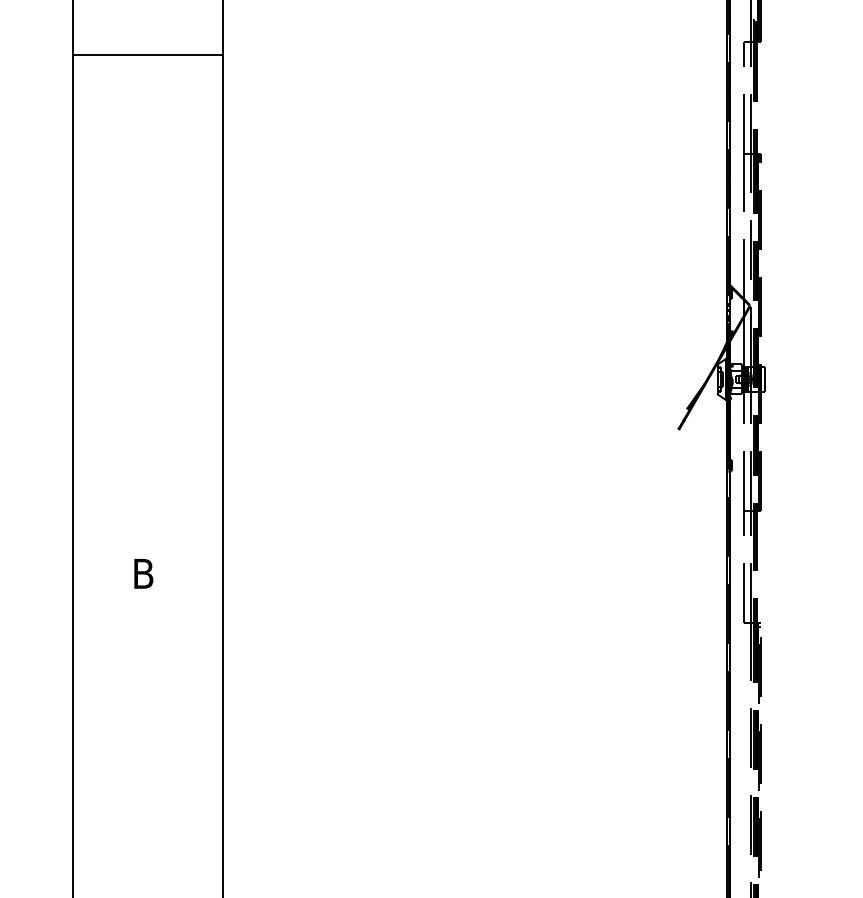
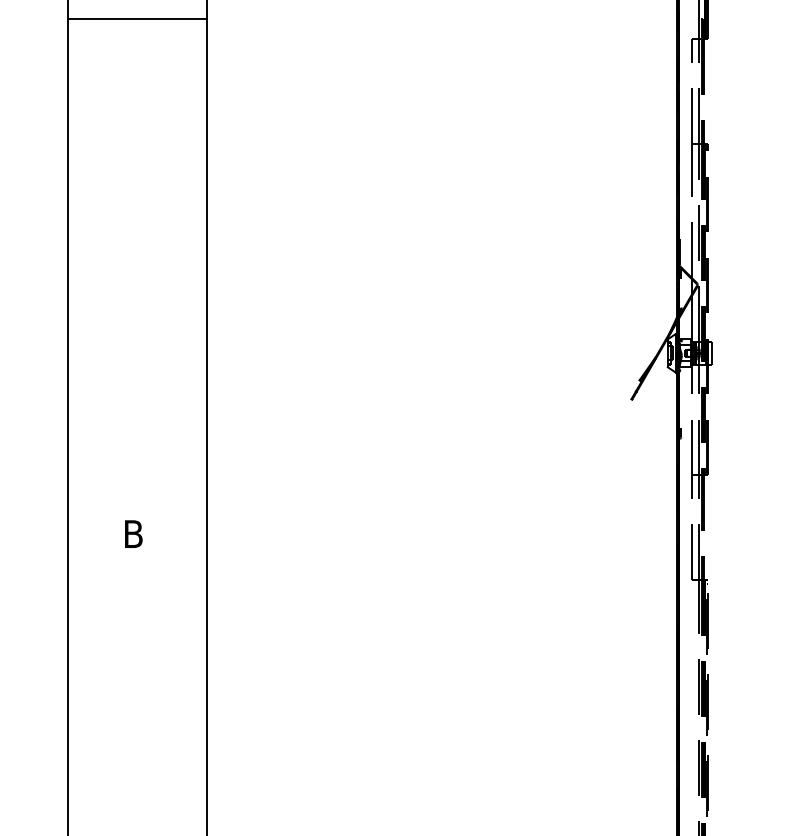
line: (147, 54) -> (137, 19), moved

